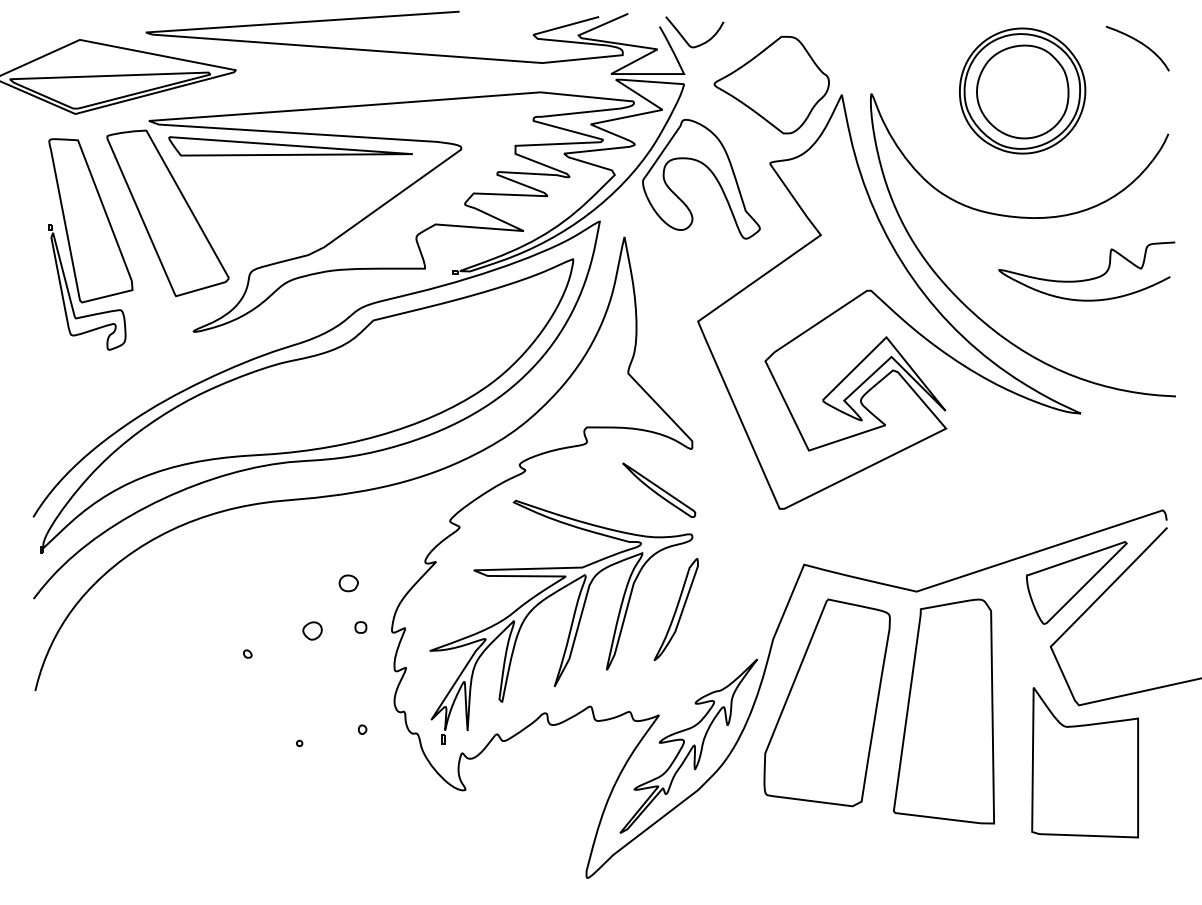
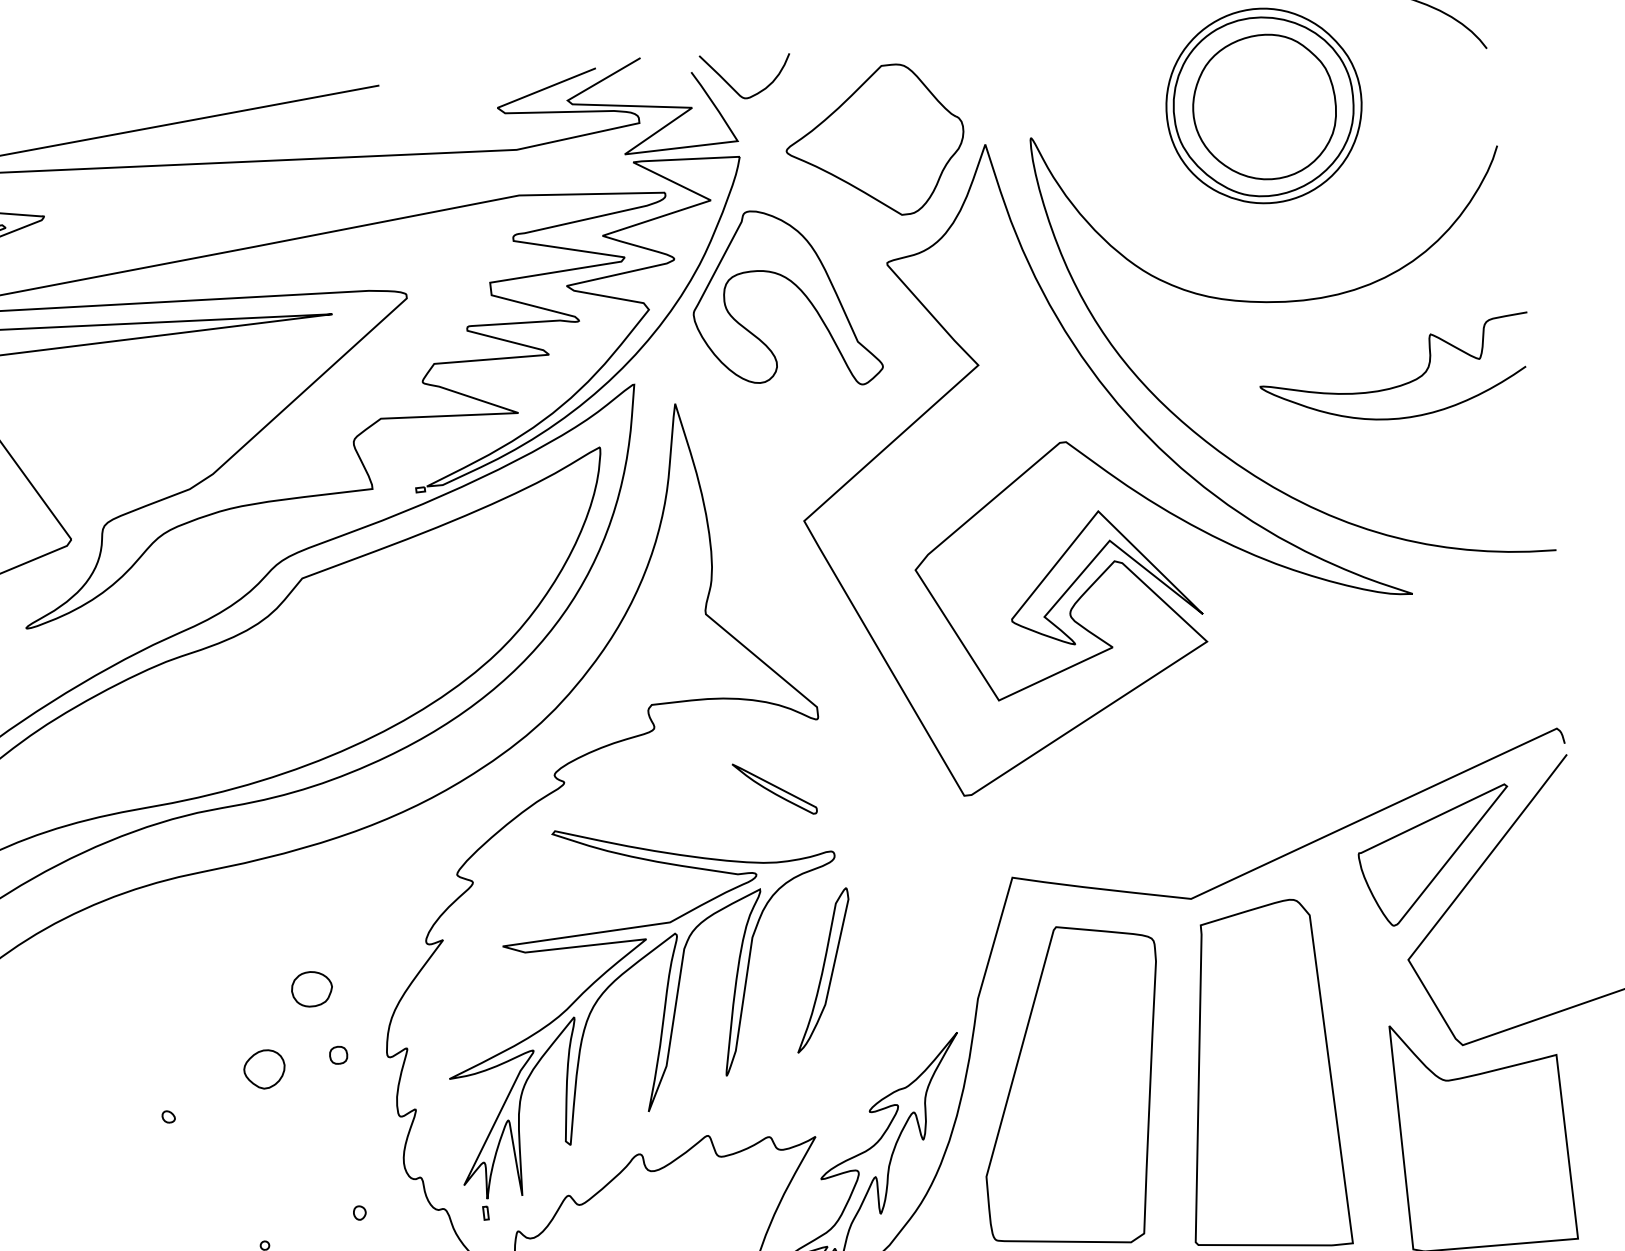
part: (659, 489) -> (775, 787), size x0.7
part: (348, 583) -> (311, 989), size x1.4
part: (312, 630) -> (264, 1068), size x1.4

